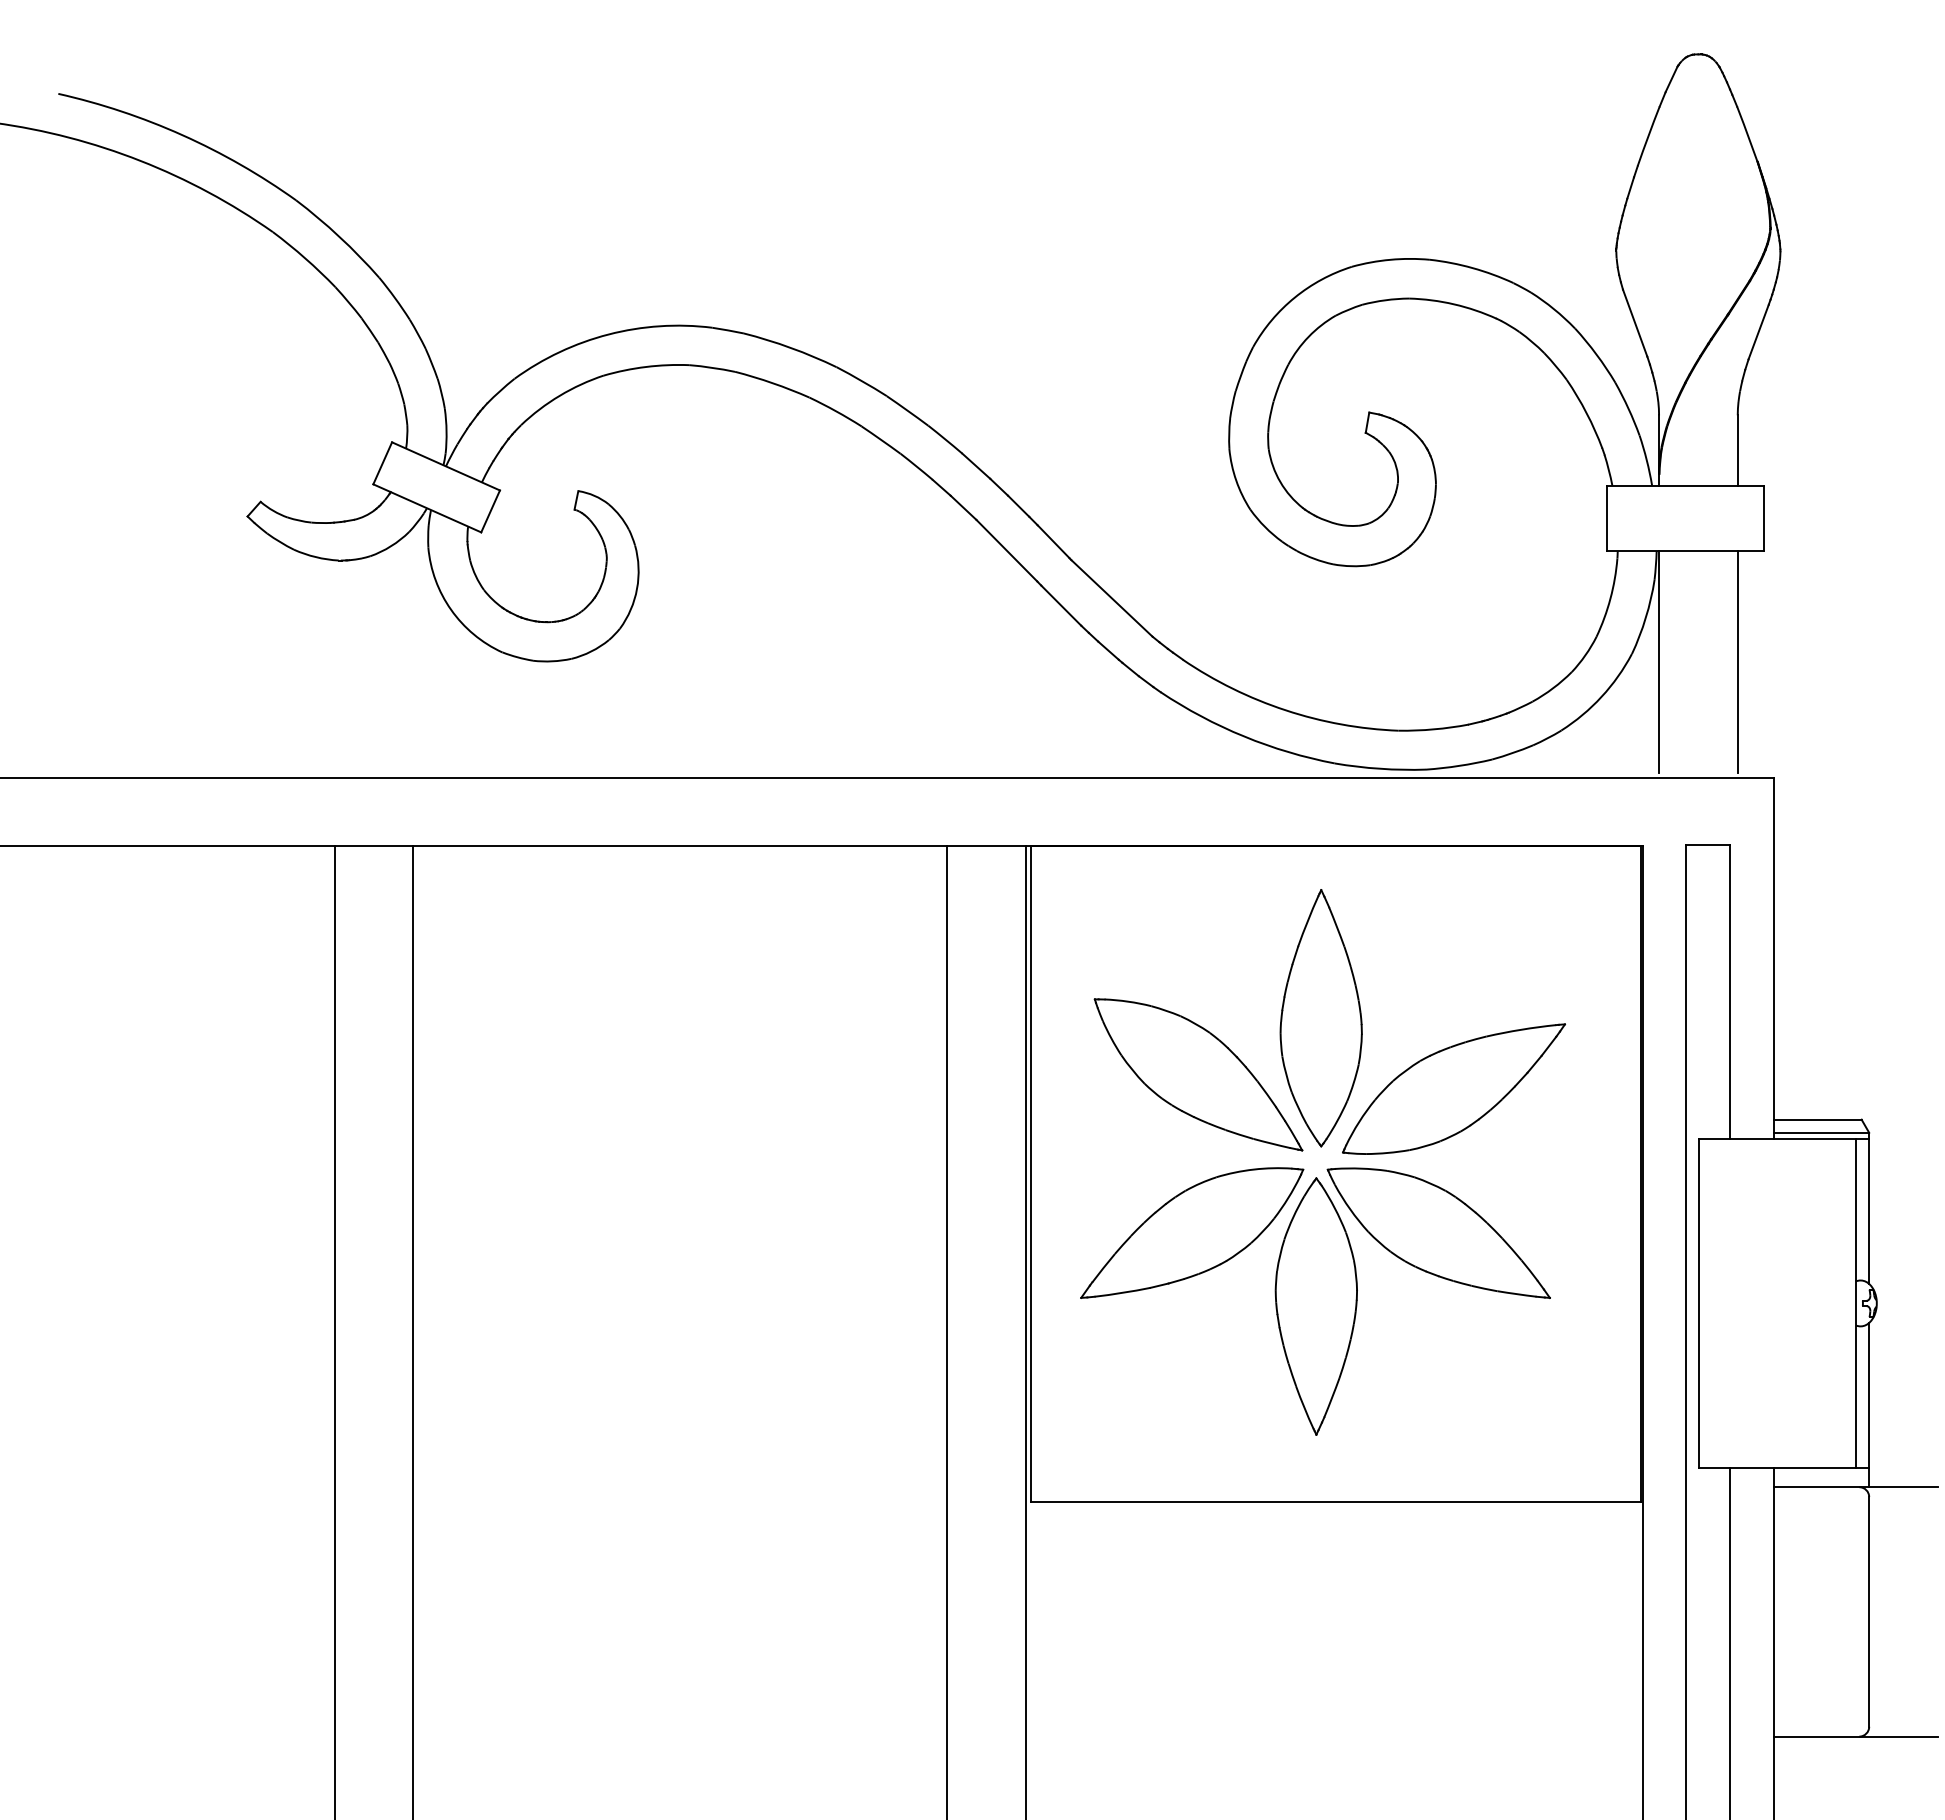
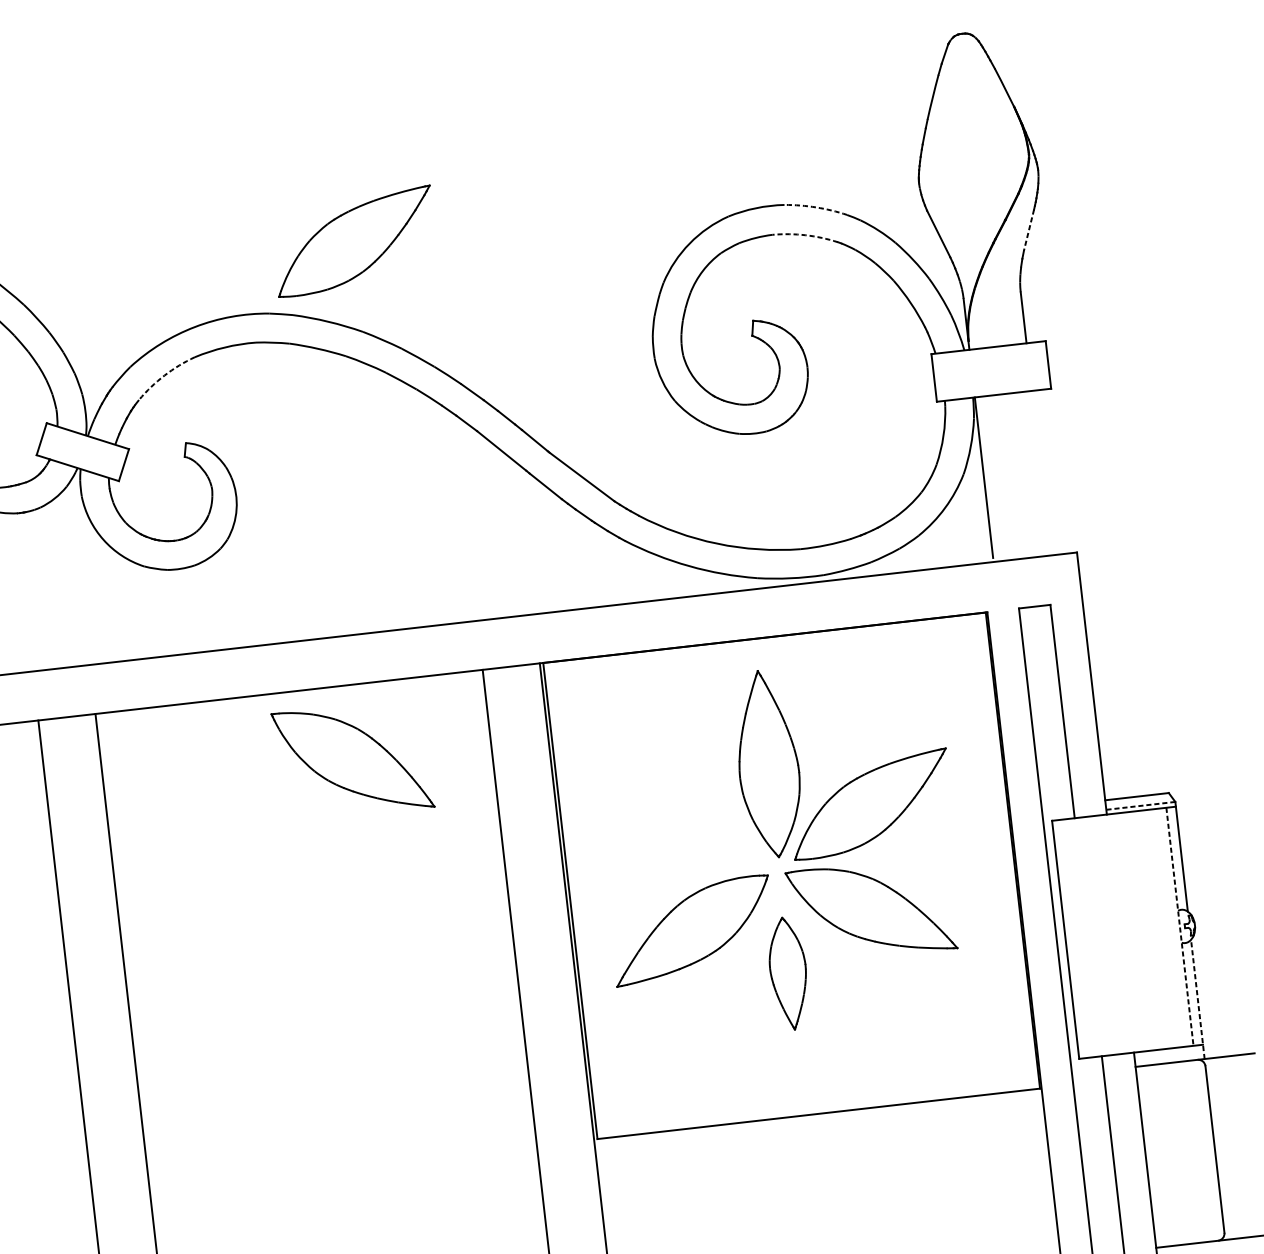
part: (838, 242) -> (354, 241), added
arc: (1472, 268) -> (816, 207), solid -> dashed
arc: (1453, 304) -> (805, 235), solid -> dashed
line: (1758, 332) -> (1028, 230), solid -> dashed
arc: (559, 395) -> (164, 375), solid -> dashed
line: (1737, 661) -> (1040, 470), removed
part: (1198, 1074) -> (352, 760), moved
line: (1821, 1132) -> (1140, 805), solid -> dashed
line: (1856, 1303) -> (1180, 926), solid -> dashed
part: (1315, 1306) -> (788, 973), size x0.6
line: (1869, 1404) -> (1198, 999), solid -> dashed

